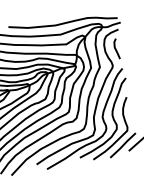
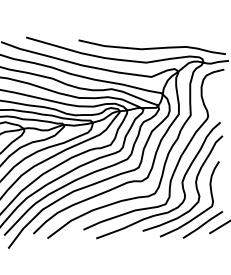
line: (115, 48) -> (216, 94), removed

